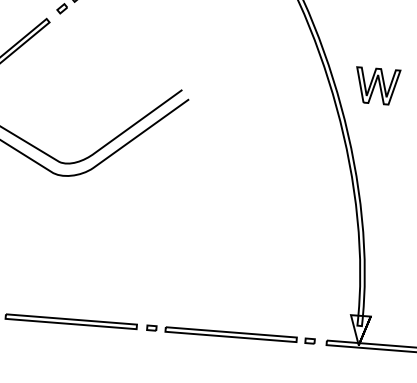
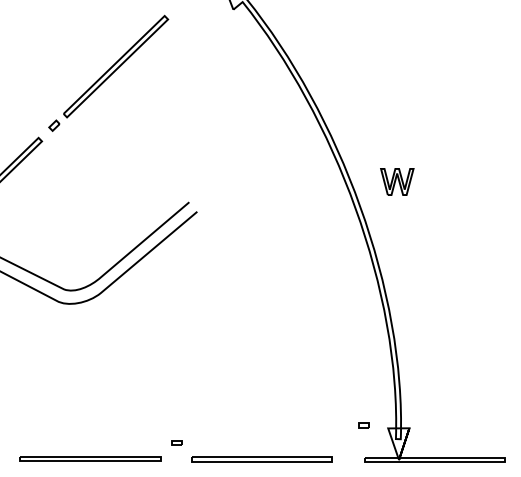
part: (377, 85) -> (397, 181), size x0.7
part: (151, 327) -> (176, 442), moved
part: (309, 341) -> (363, 425), moved

